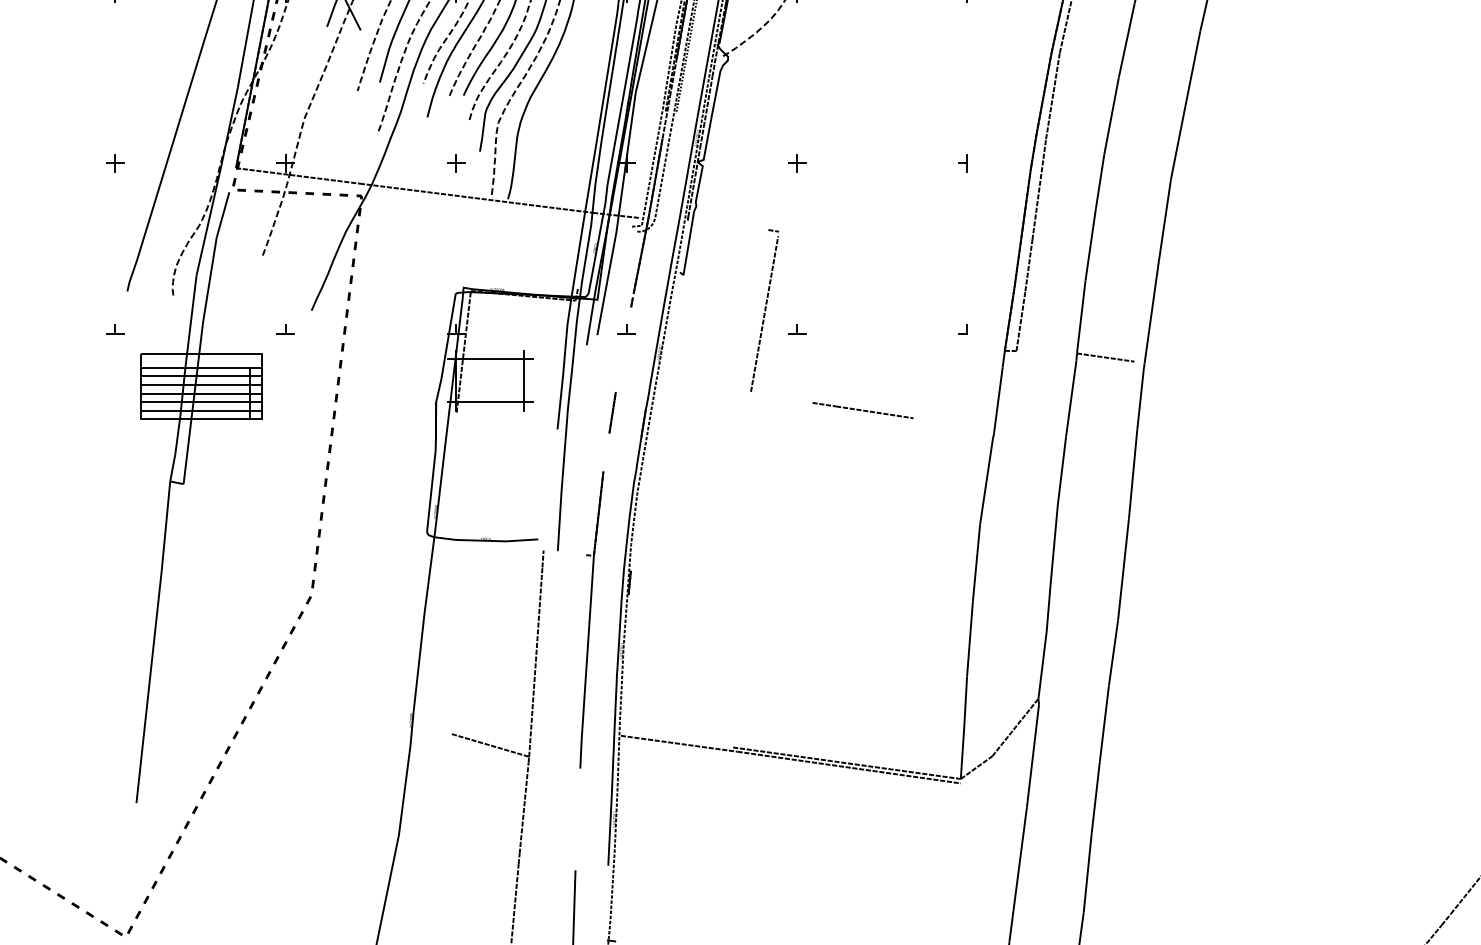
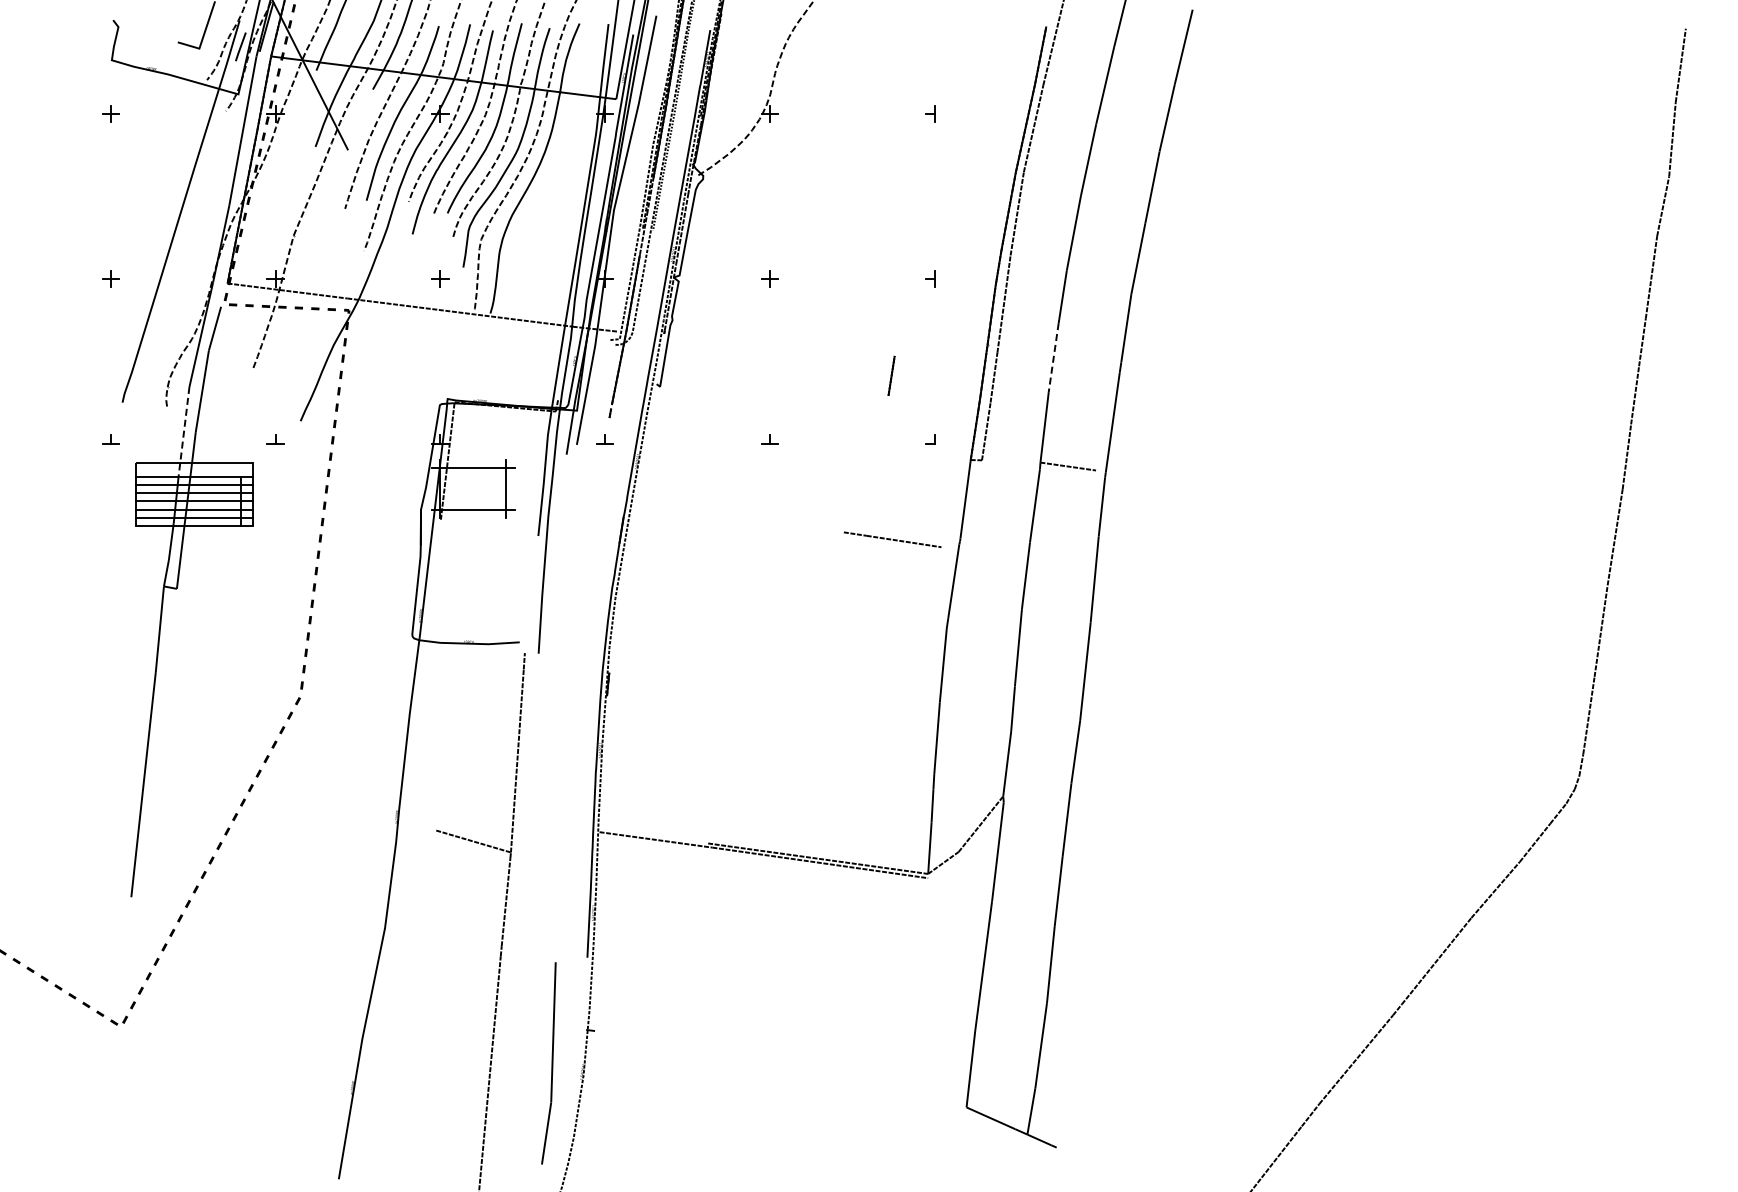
line: (1090, 244) -> (1053, 357), solid -> dashed
part: (764, 309) -> (738, 420), removed
line: (191, 321) -> (184, 431), solid -> dashed
line: (862, 410) -> (892, 539), moved
line: (612, 412) -> (891, 375), moved
part: (591, 619) -> (571, 719), removed

